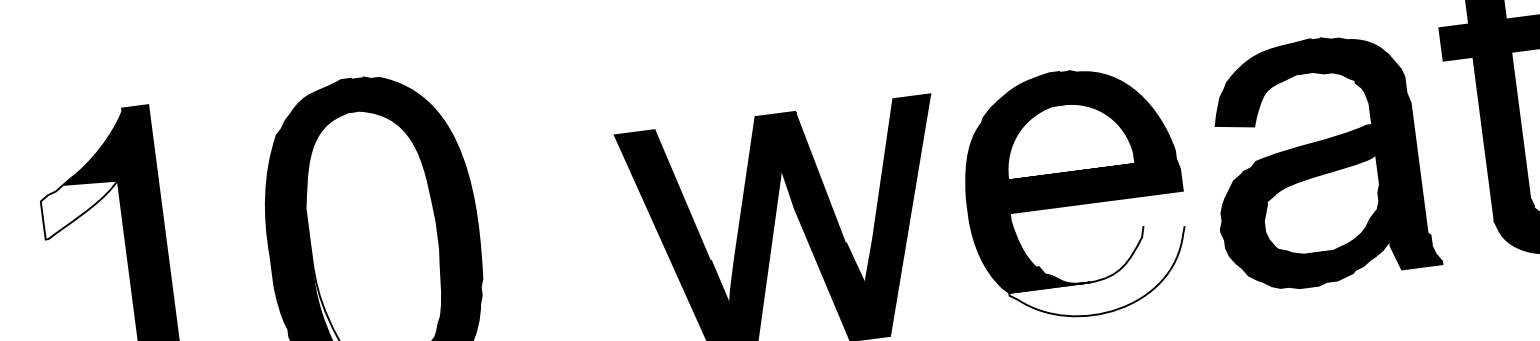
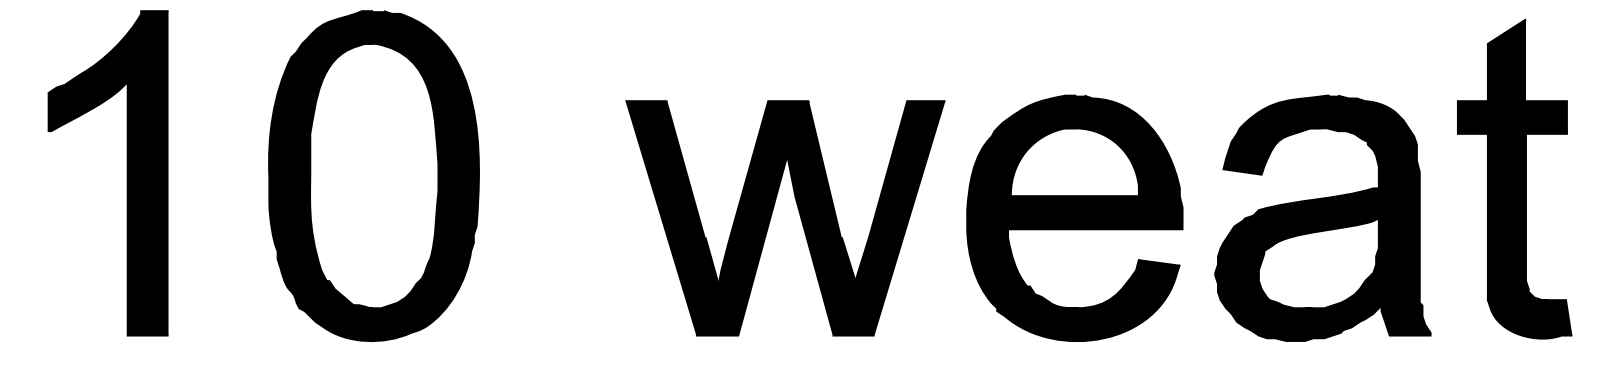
fill: (80, 209) -> (87, 105), added
fill: (1098, 273) -> (1088, 300), added

